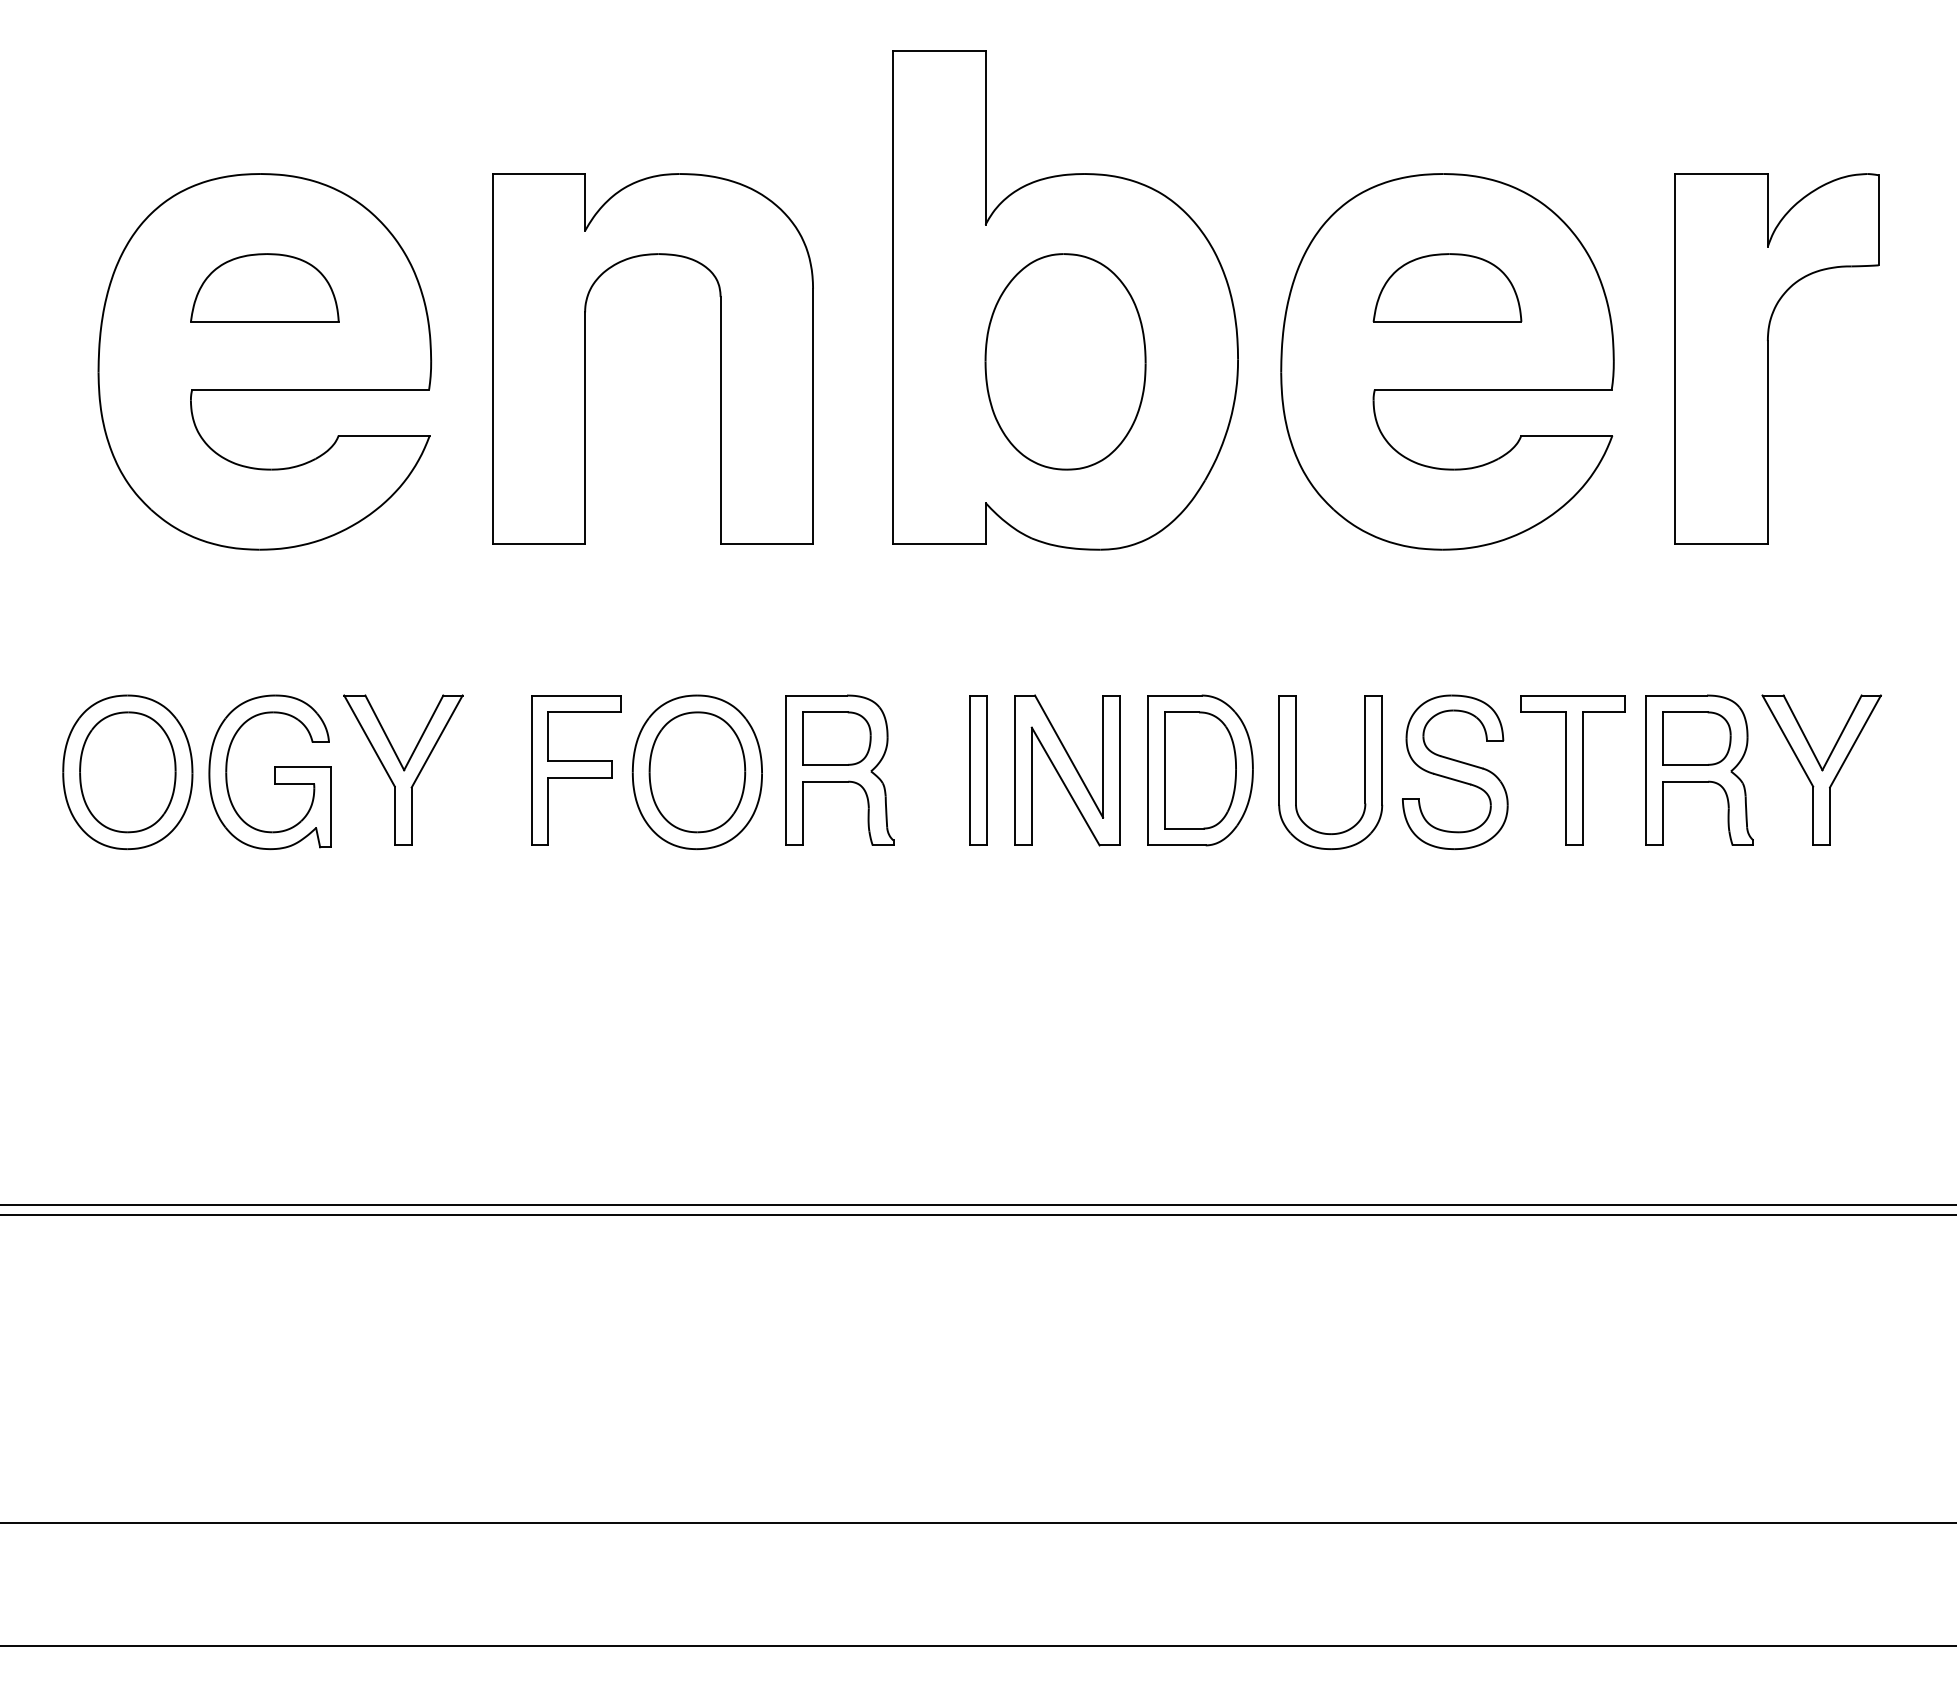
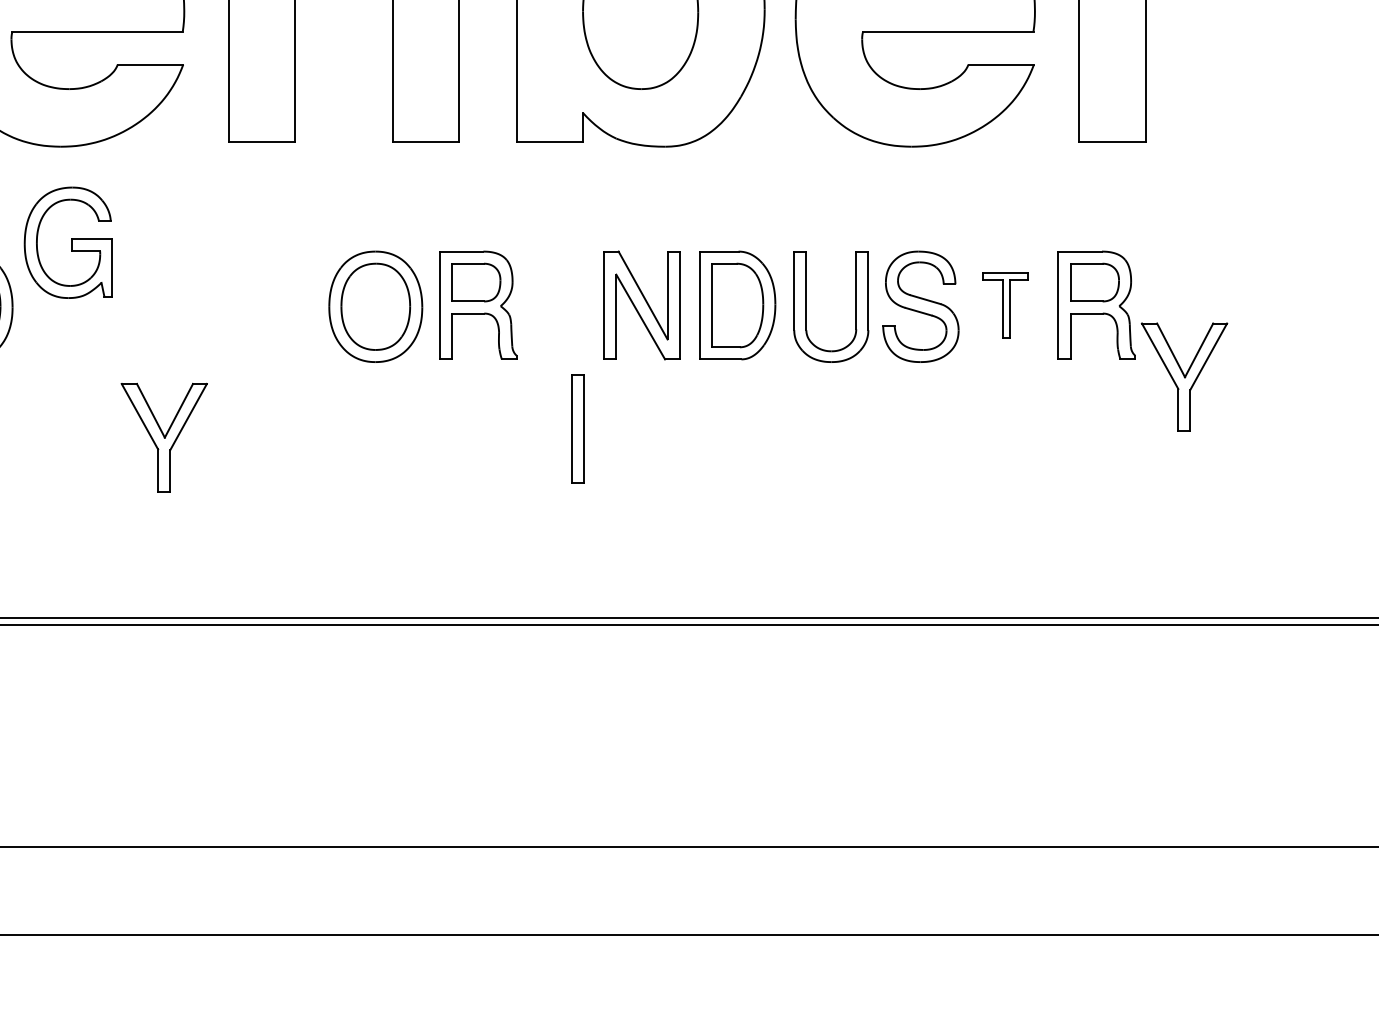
part: (403, 769) -> (164, 437), moved
part: (1821, 769) -> (1184, 376), moved
part: (576, 770) -> (288, 305), removed
part: (978, 770) -> (577, 429), moved
part: (1572, 770) -> (1005, 305), size x0.6
part: (269, 772) -> (67, 242), moved

